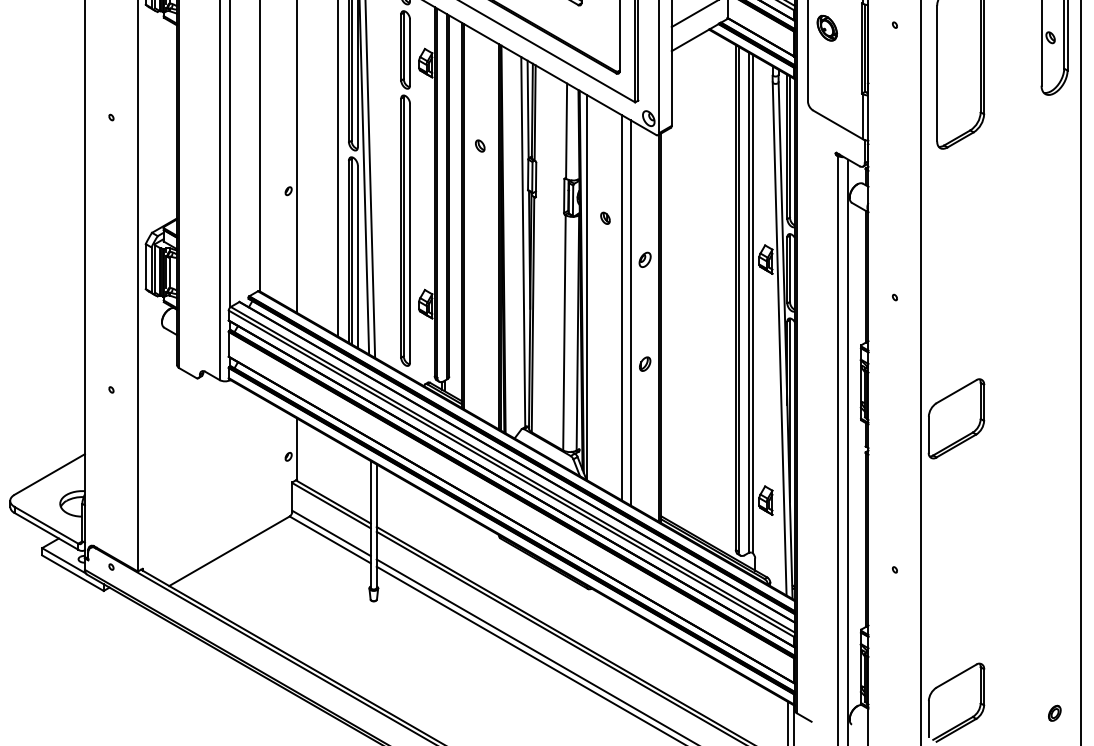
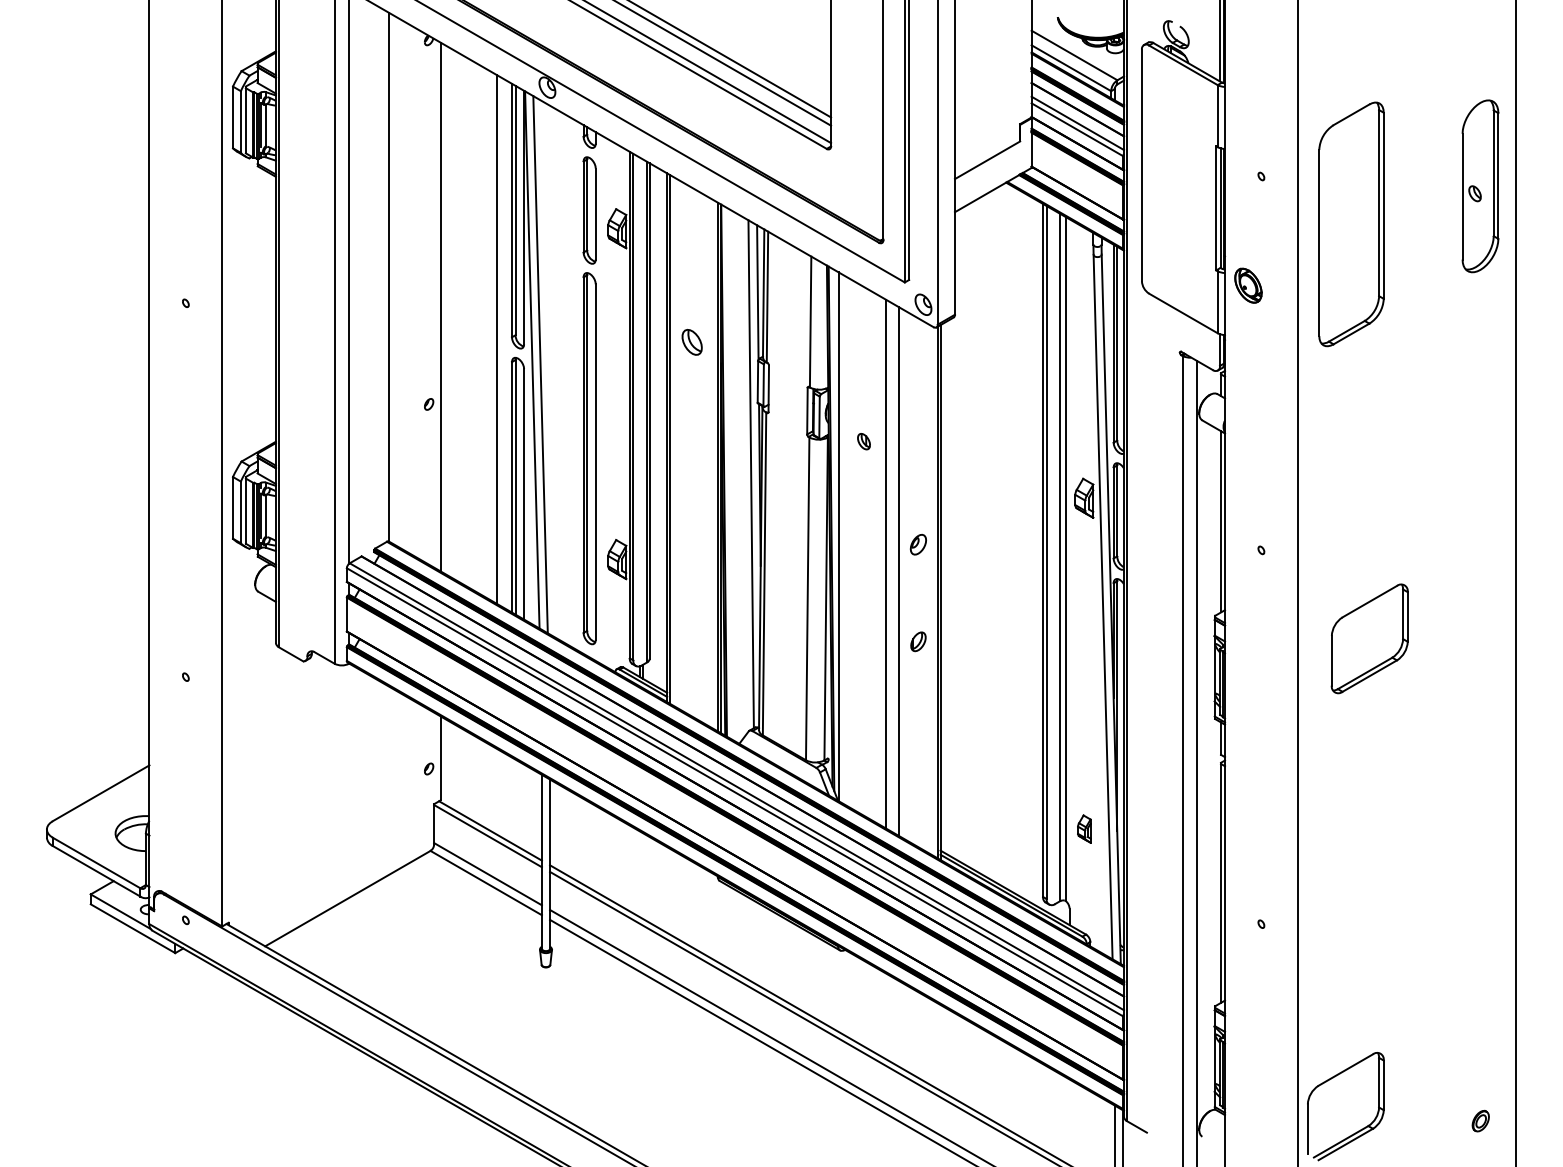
part: (827, 28) -> (1248, 285), moved
part: (479, 146) -> (691, 342), size x1.6
part: (644, 259) -> (917, 544), moved
part: (956, 418) -> (1369, 638), moved
part: (766, 500) -> (1084, 828), size x0.7

